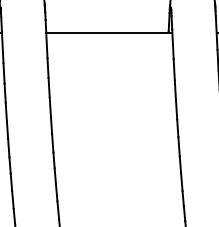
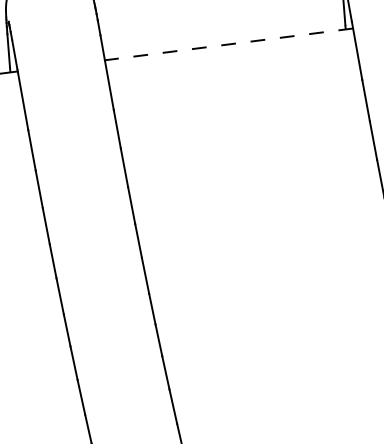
line: (108, 32) -> (227, 43), solid -> dashed

